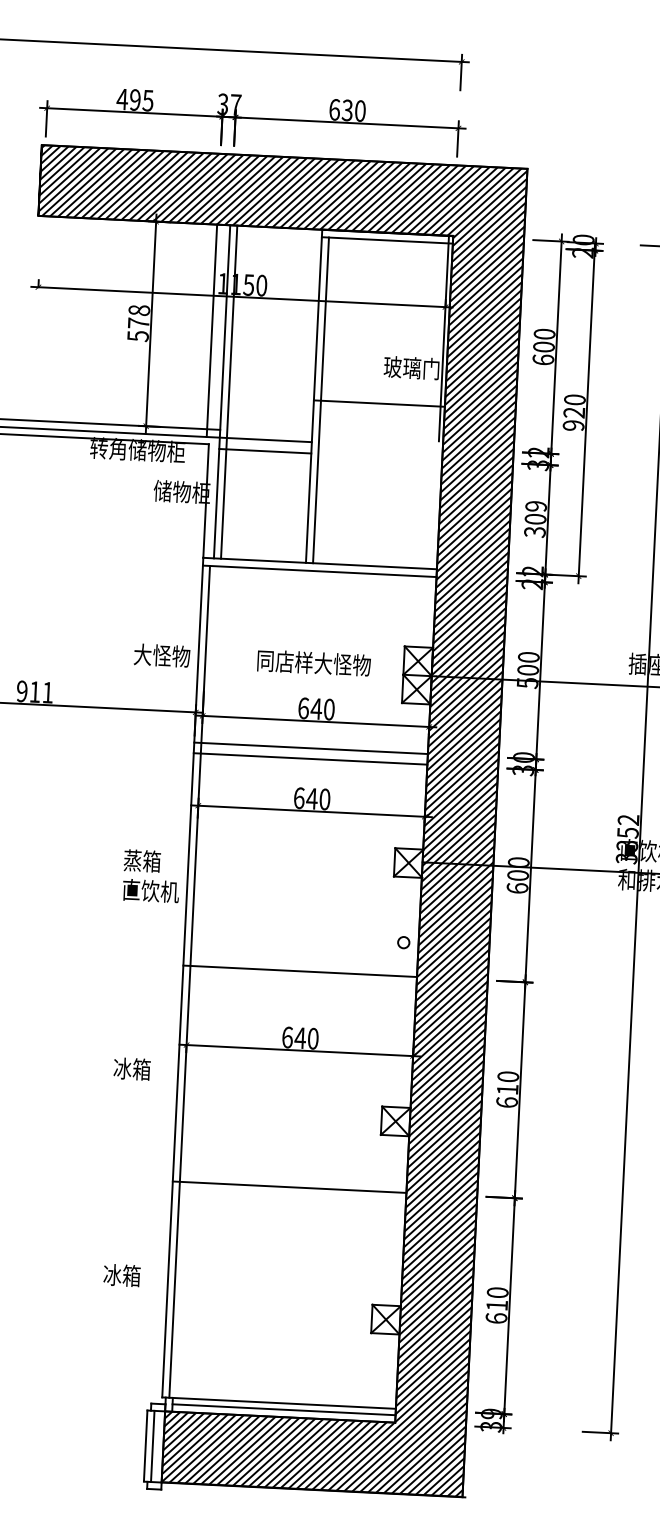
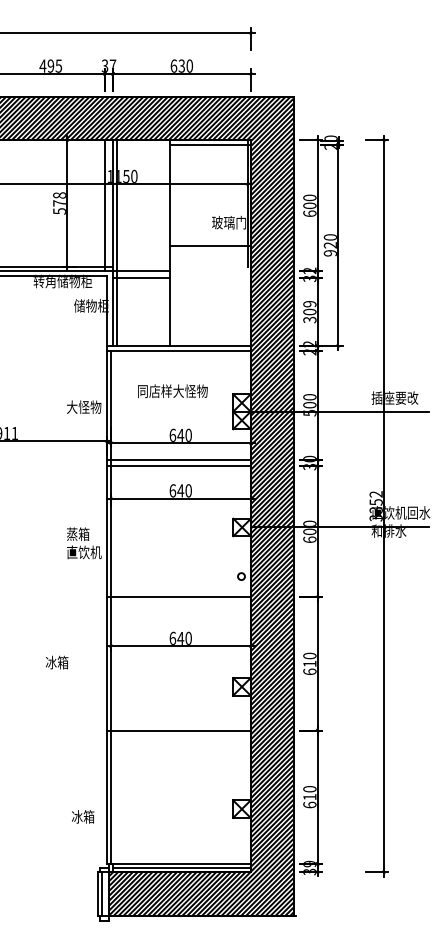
line: (321, 399) -> (174, 244), removed
text: (313, 661) -> (172, 390), moved
text: (132, 1068) -> (57, 662), moved
text: (122, 1274) -> (83, 816), moved

